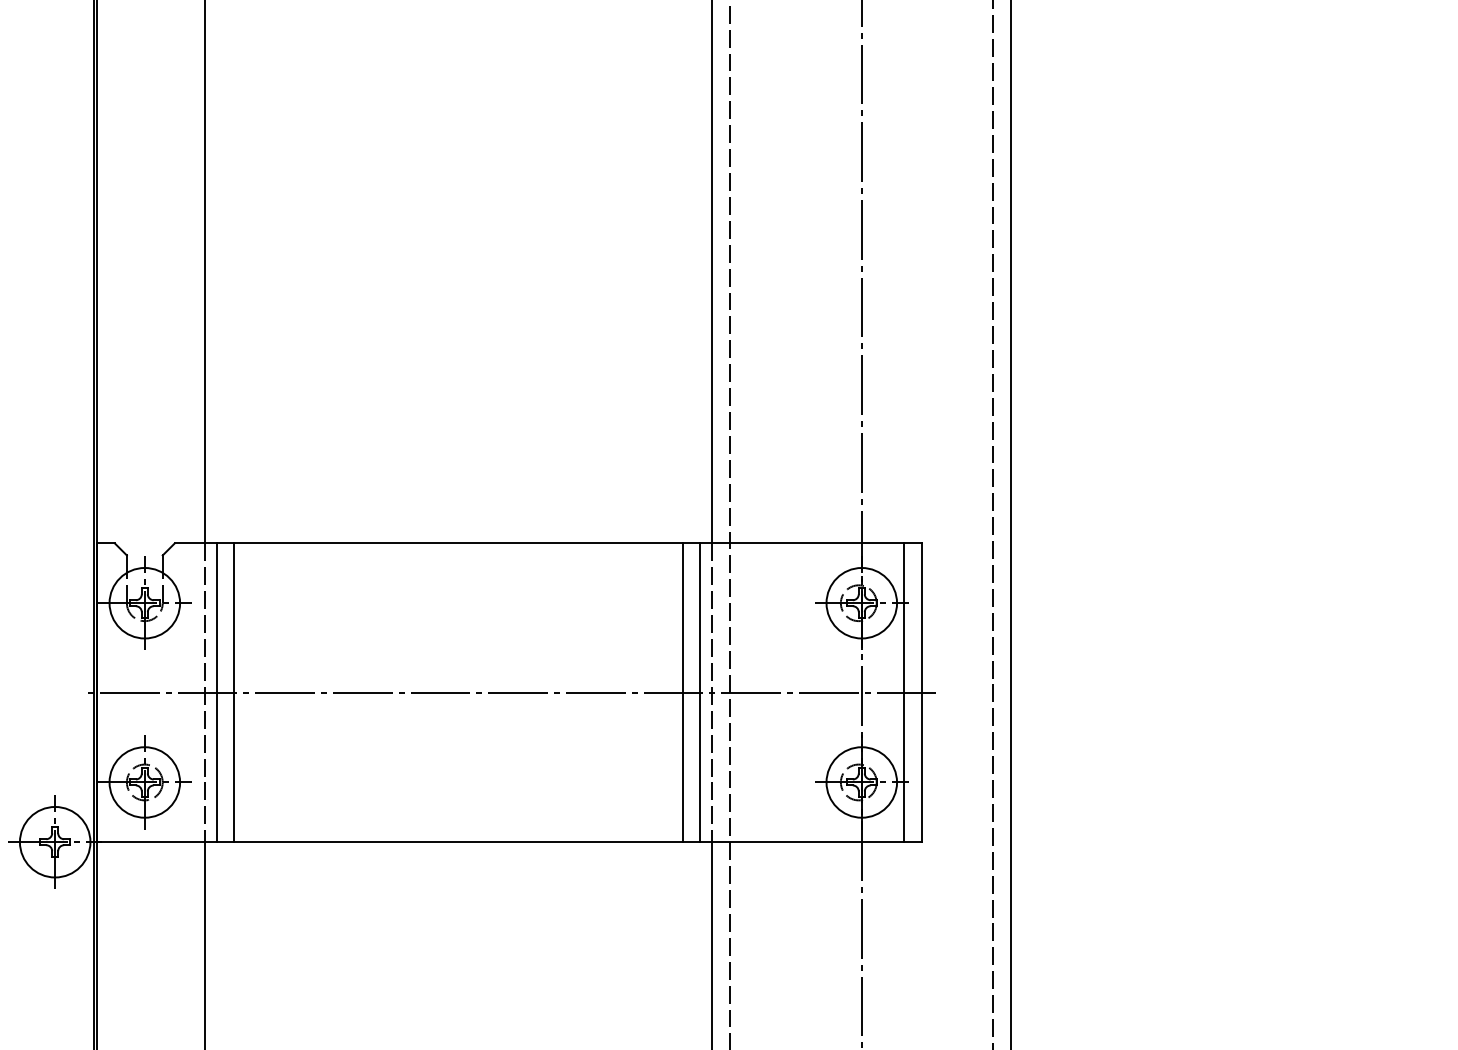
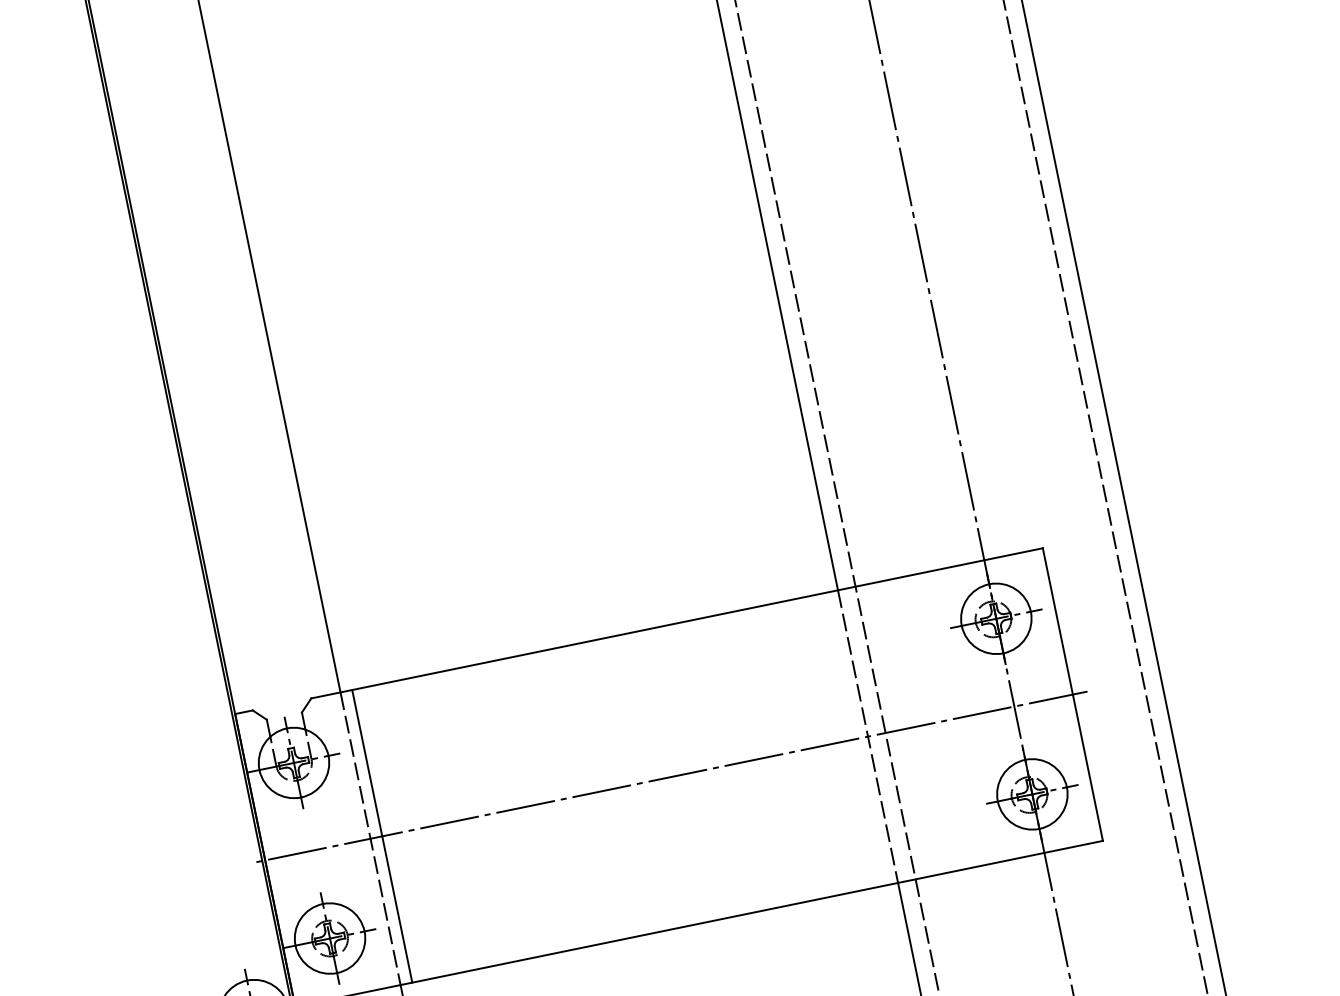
line: (234, 692) -> (399, 832), removed
line: (682, 692) -> (838, 742), removed
line: (700, 692) -> (856, 738), removed
line: (903, 692) -> (1055, 697), removed

